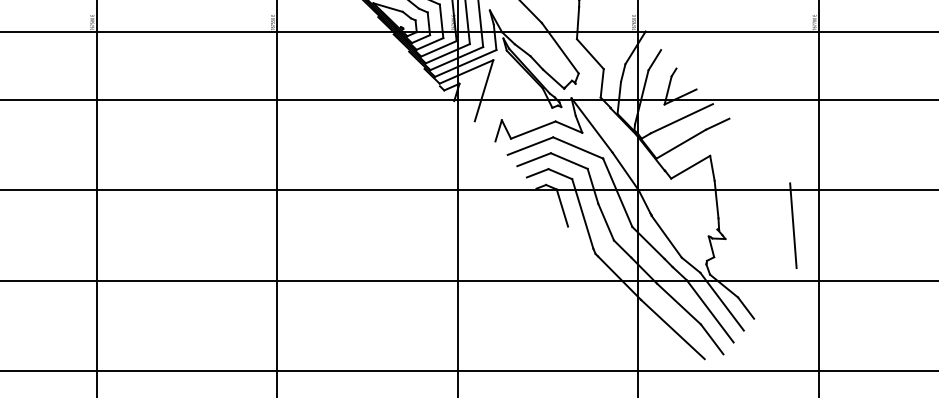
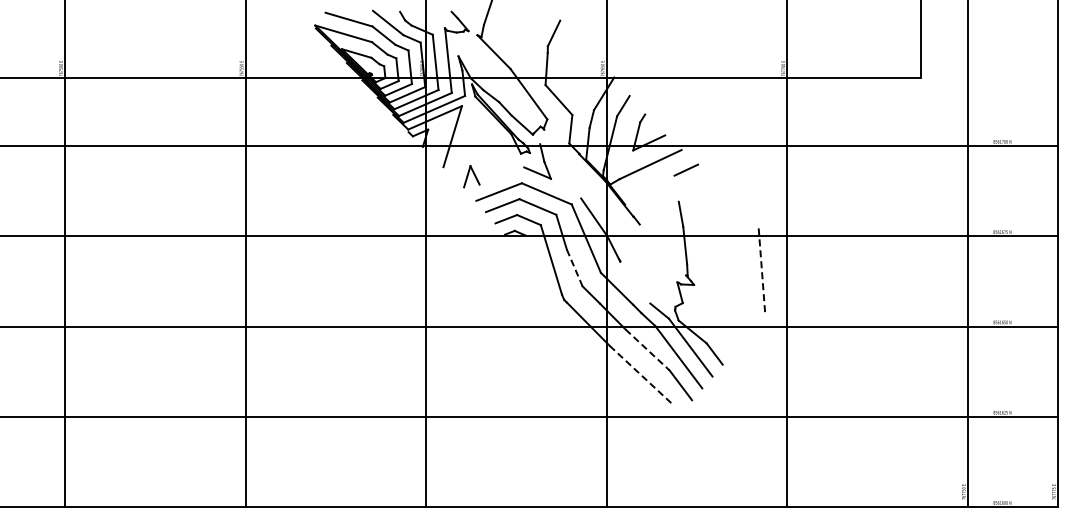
line: (591, 125) -> (560, 171), removed
line: (532, 129) -> (501, 175), removed
line: (680, 143) -> (649, 189), removed
line: (689, 166) -> (658, 212), removed
line: (561, 207) -> (530, 253), removed
line: (605, 222) -> (574, 268), solid -> dashed
line: (793, 226) -> (762, 272), solid -> dashed
line: (666, 236) -> (635, 282), removed
line: (678, 304) -> (647, 350), solid -> dashed
line: (672, 329) -> (641, 375), solid -> dashed

